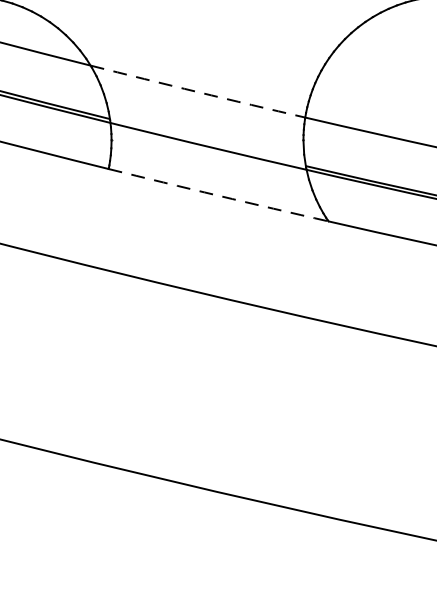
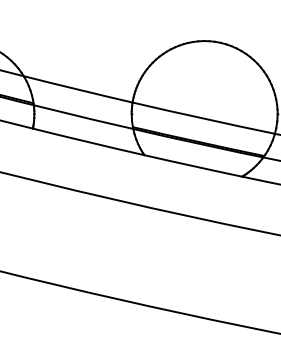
arc: (198, 91) -> (78, 89), dashed -> solid
arc: (218, 196) -> (88, 142), dashed -> solid

